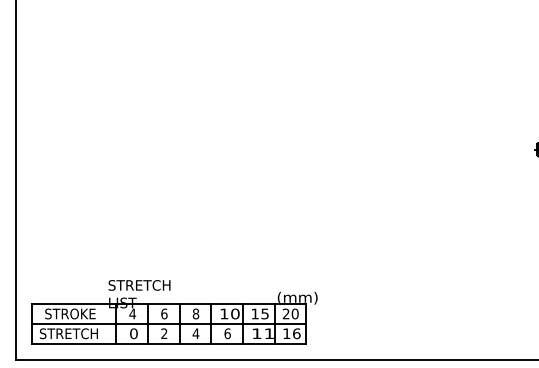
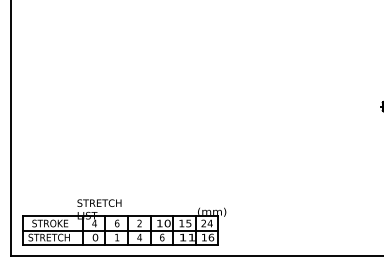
text: (195, 313) -> (139, 223), 8 -> 2
text: (294, 313) -> (209, 223), 20 -> 24
text: (164, 333) -> (117, 237), 2 -> 1

